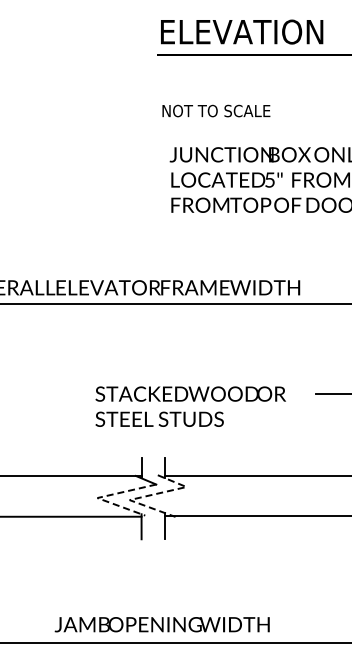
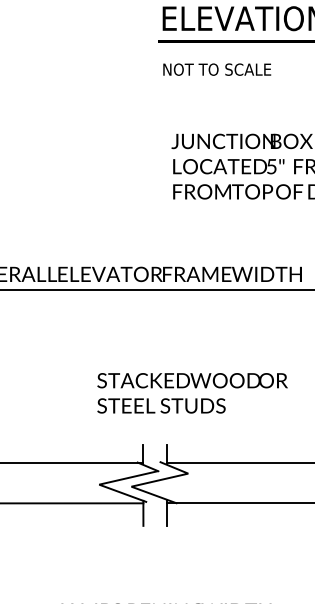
text: (216, 110) -> (217, 69), moved
line: (148, 495) -> (150, 482), dashed -> solid
line: (102, 496) -> (104, 483), dashed -> solid

